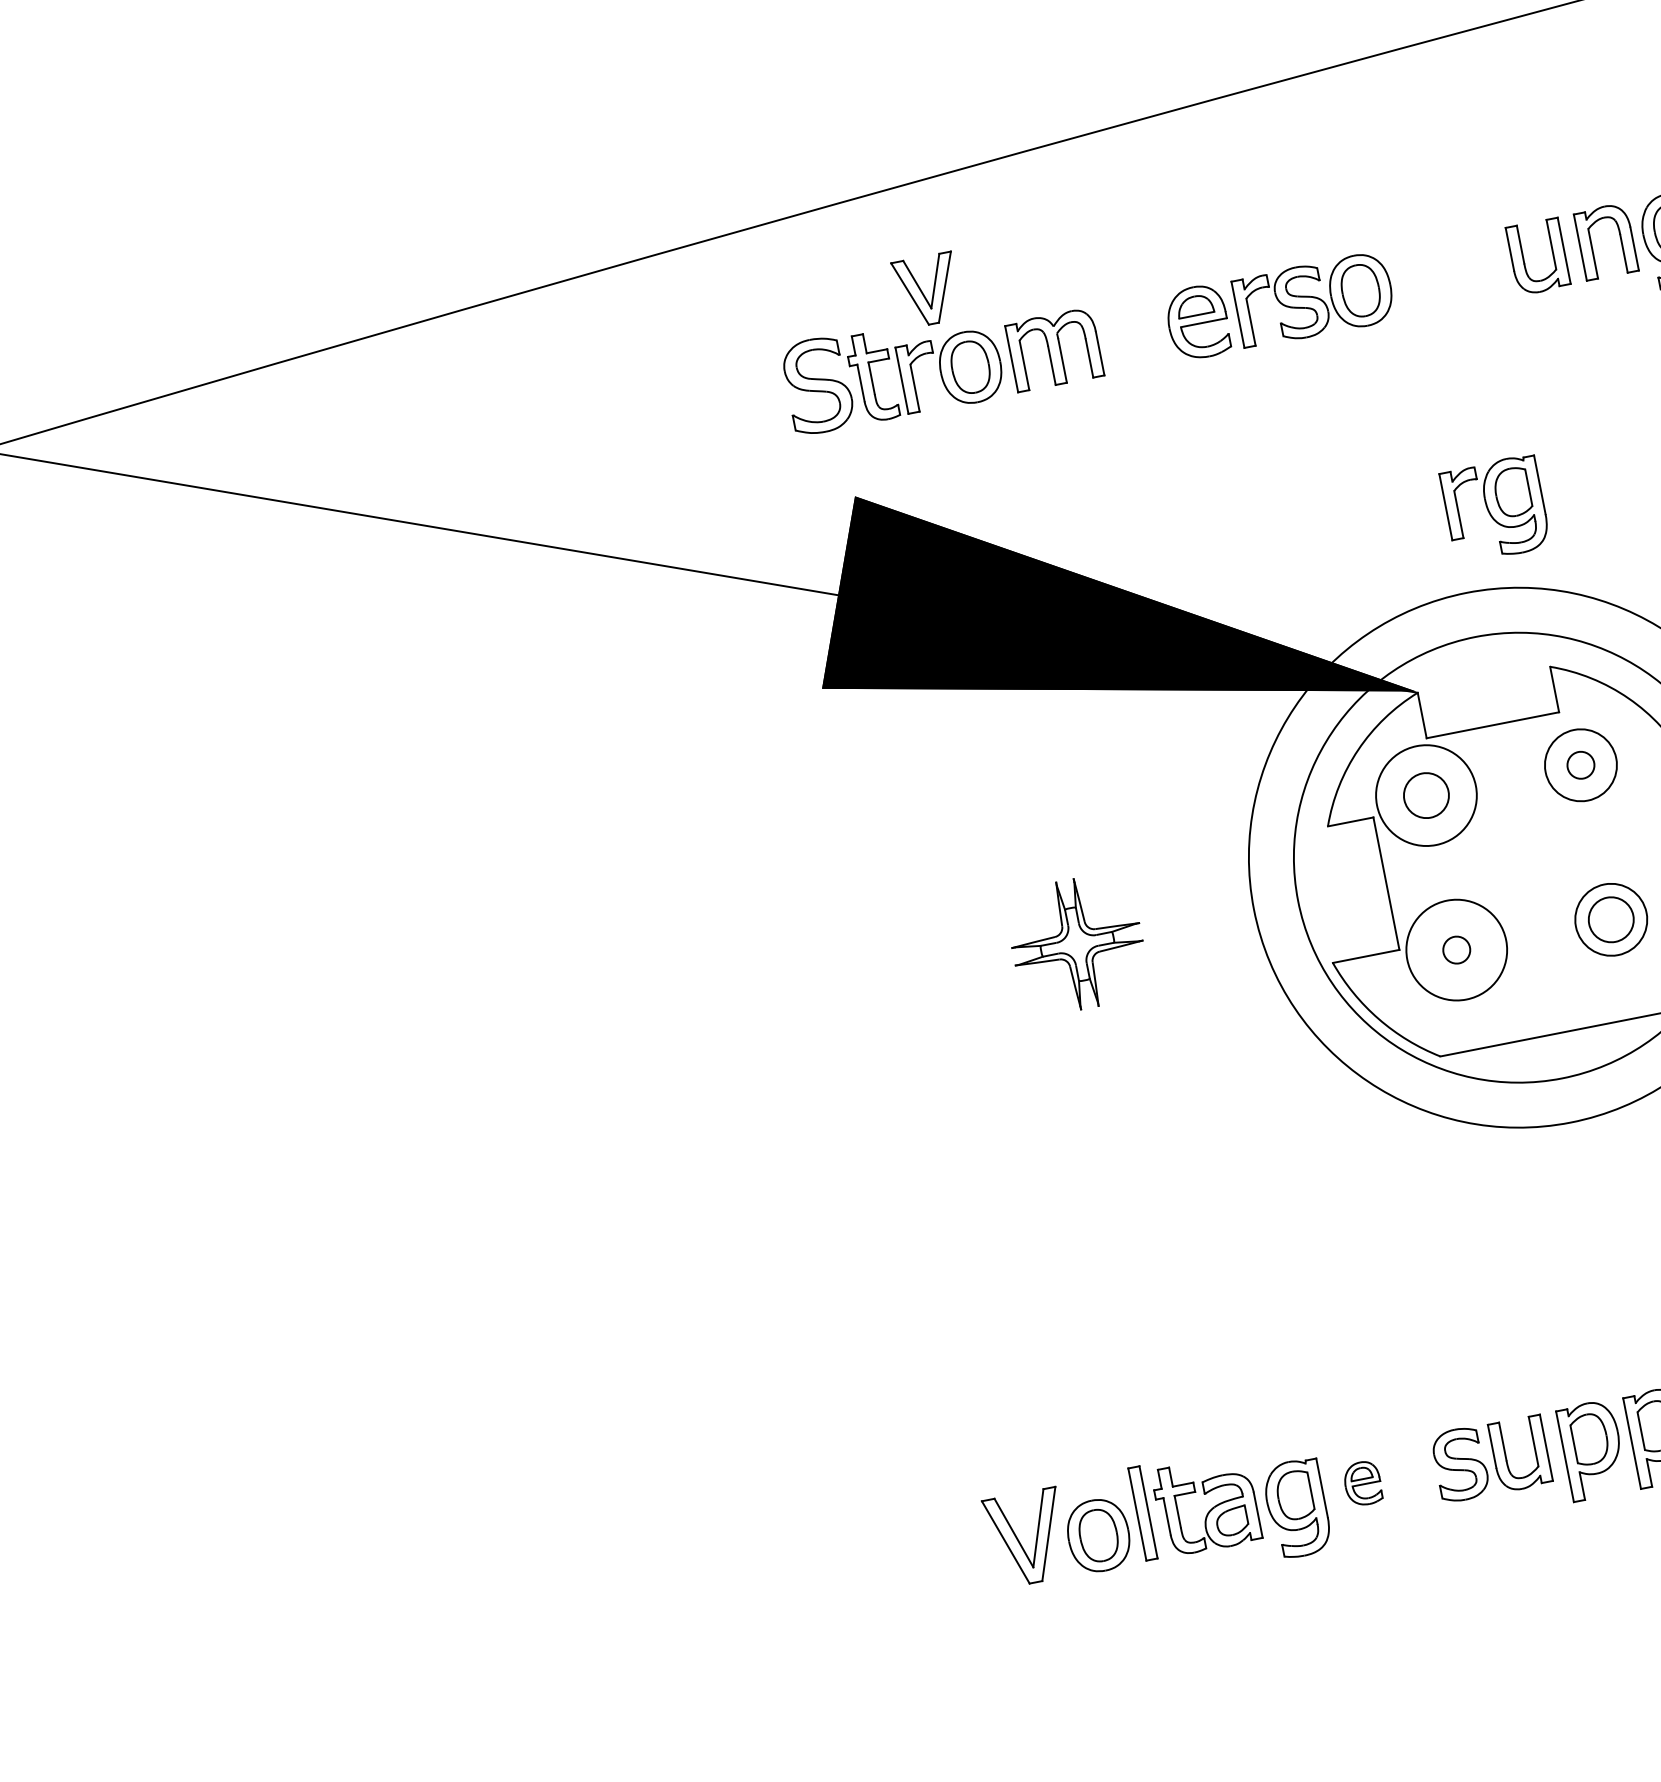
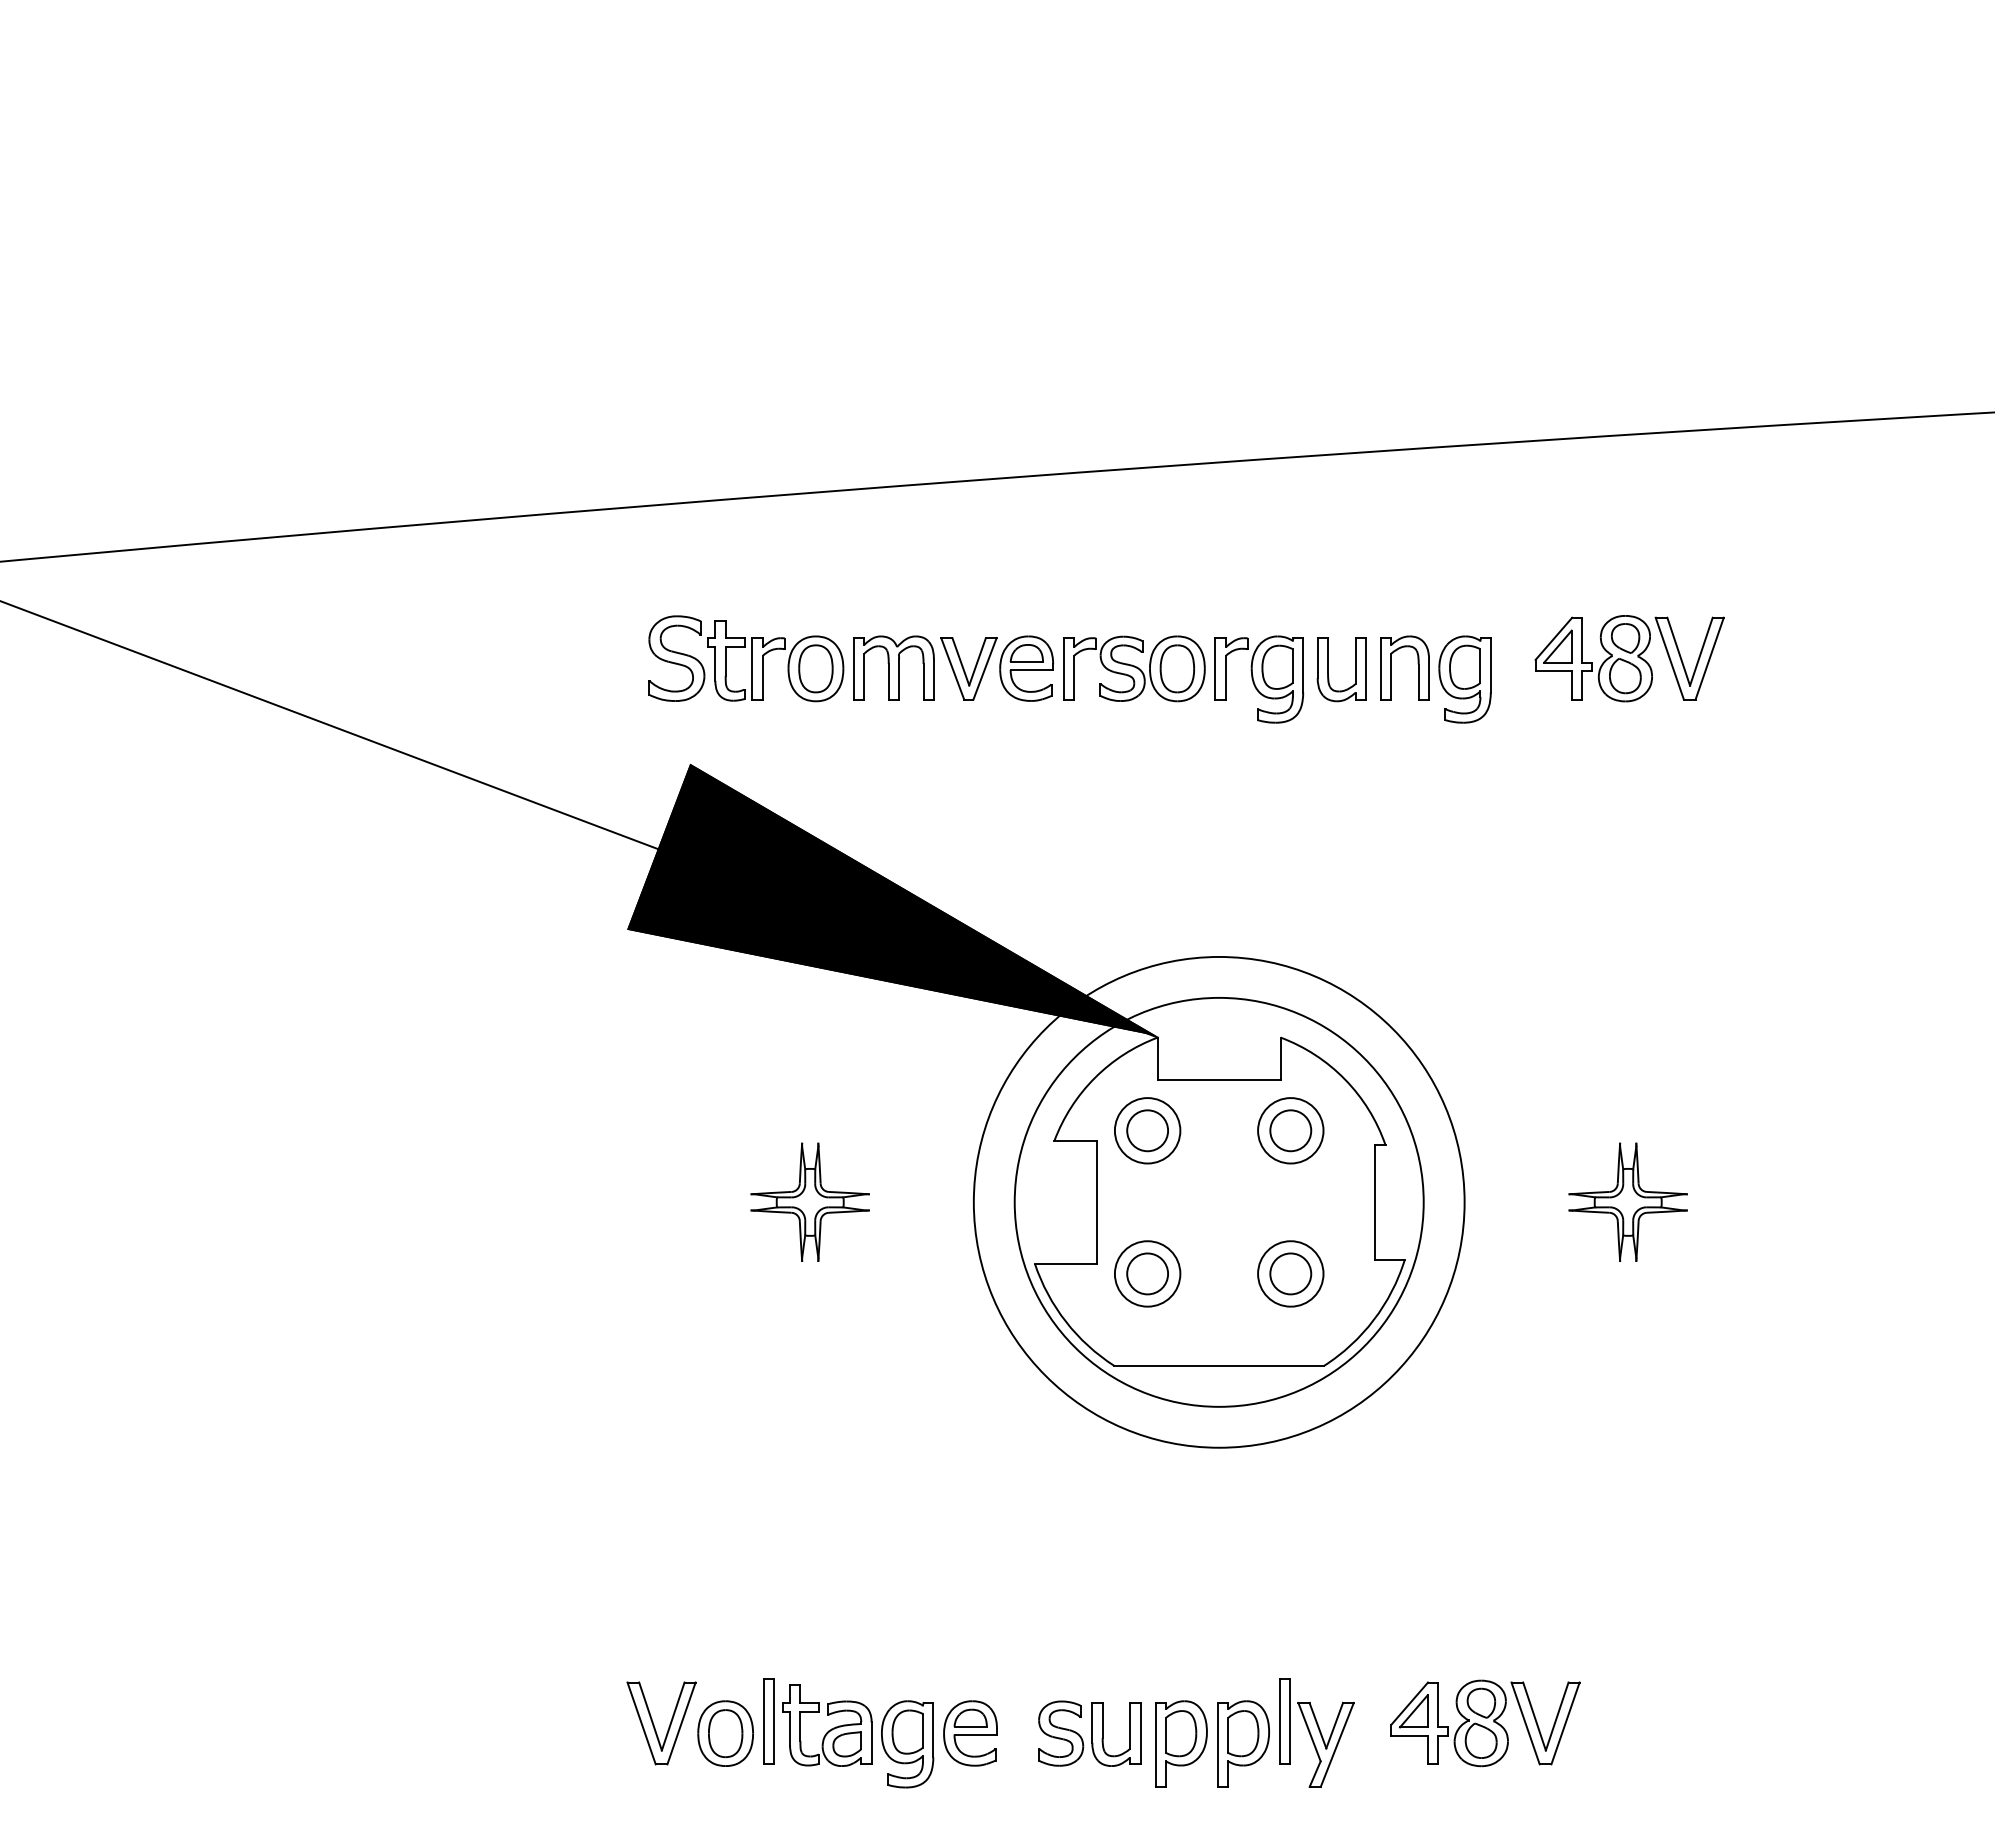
part: (926, 290) -> (968, 668), moved
part: (1495, 509) -> (1259, 679), moved
circle: (1580, 765) -> (1290, 1130), size x1.67
circle: (1426, 795) -> (1147, 1130), size x0.71
circle: (1456, 949) -> (1147, 1273), size x0.71
circle: (1456, 949) -> (1147, 1273), size x1.67
part: (1362, 1483) -> (970, 1733), size x1.67

